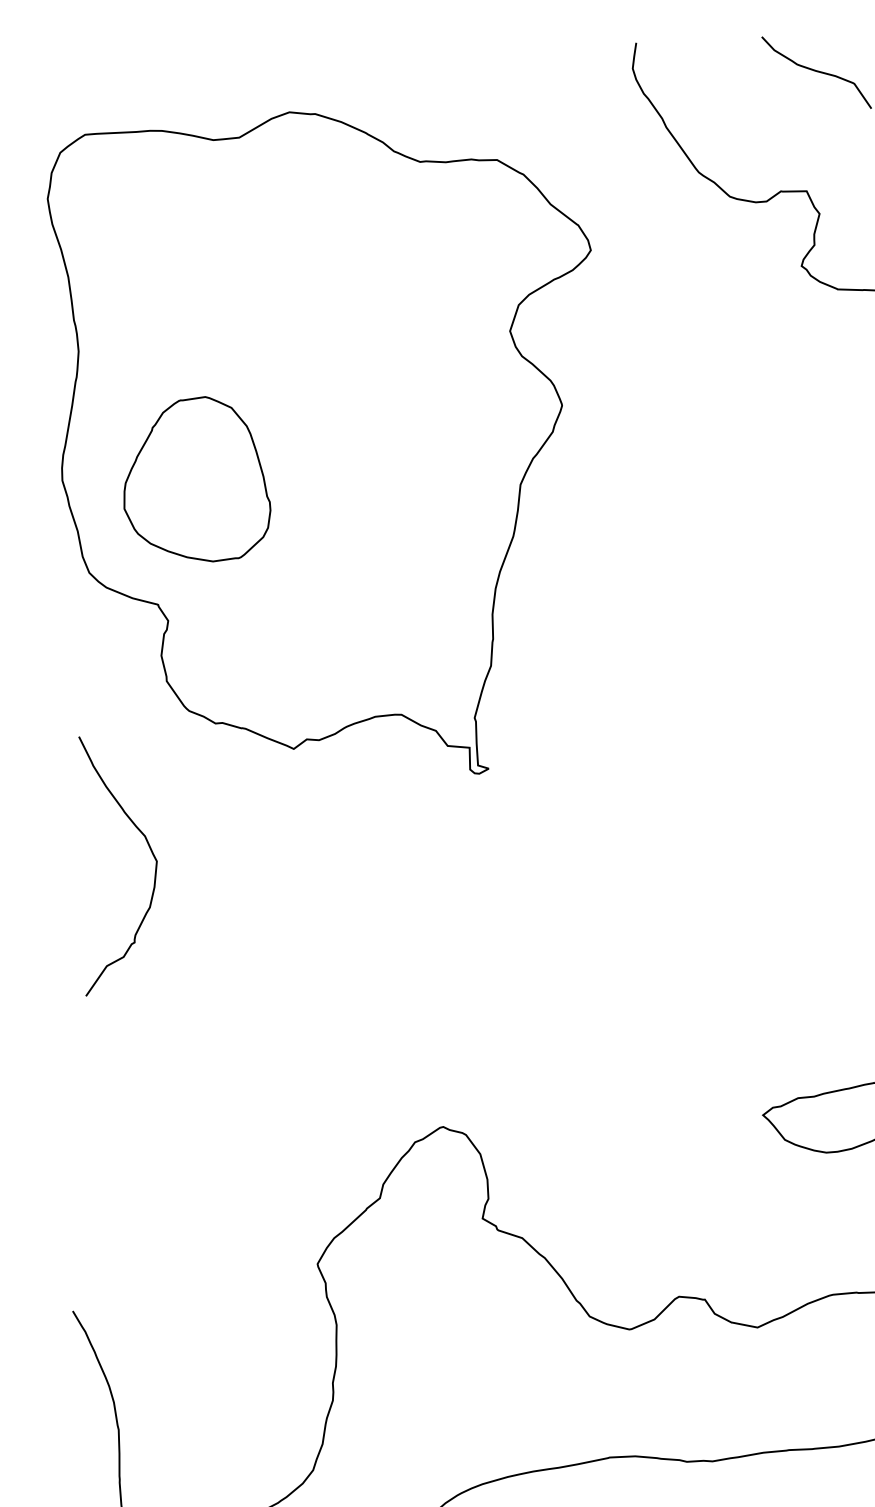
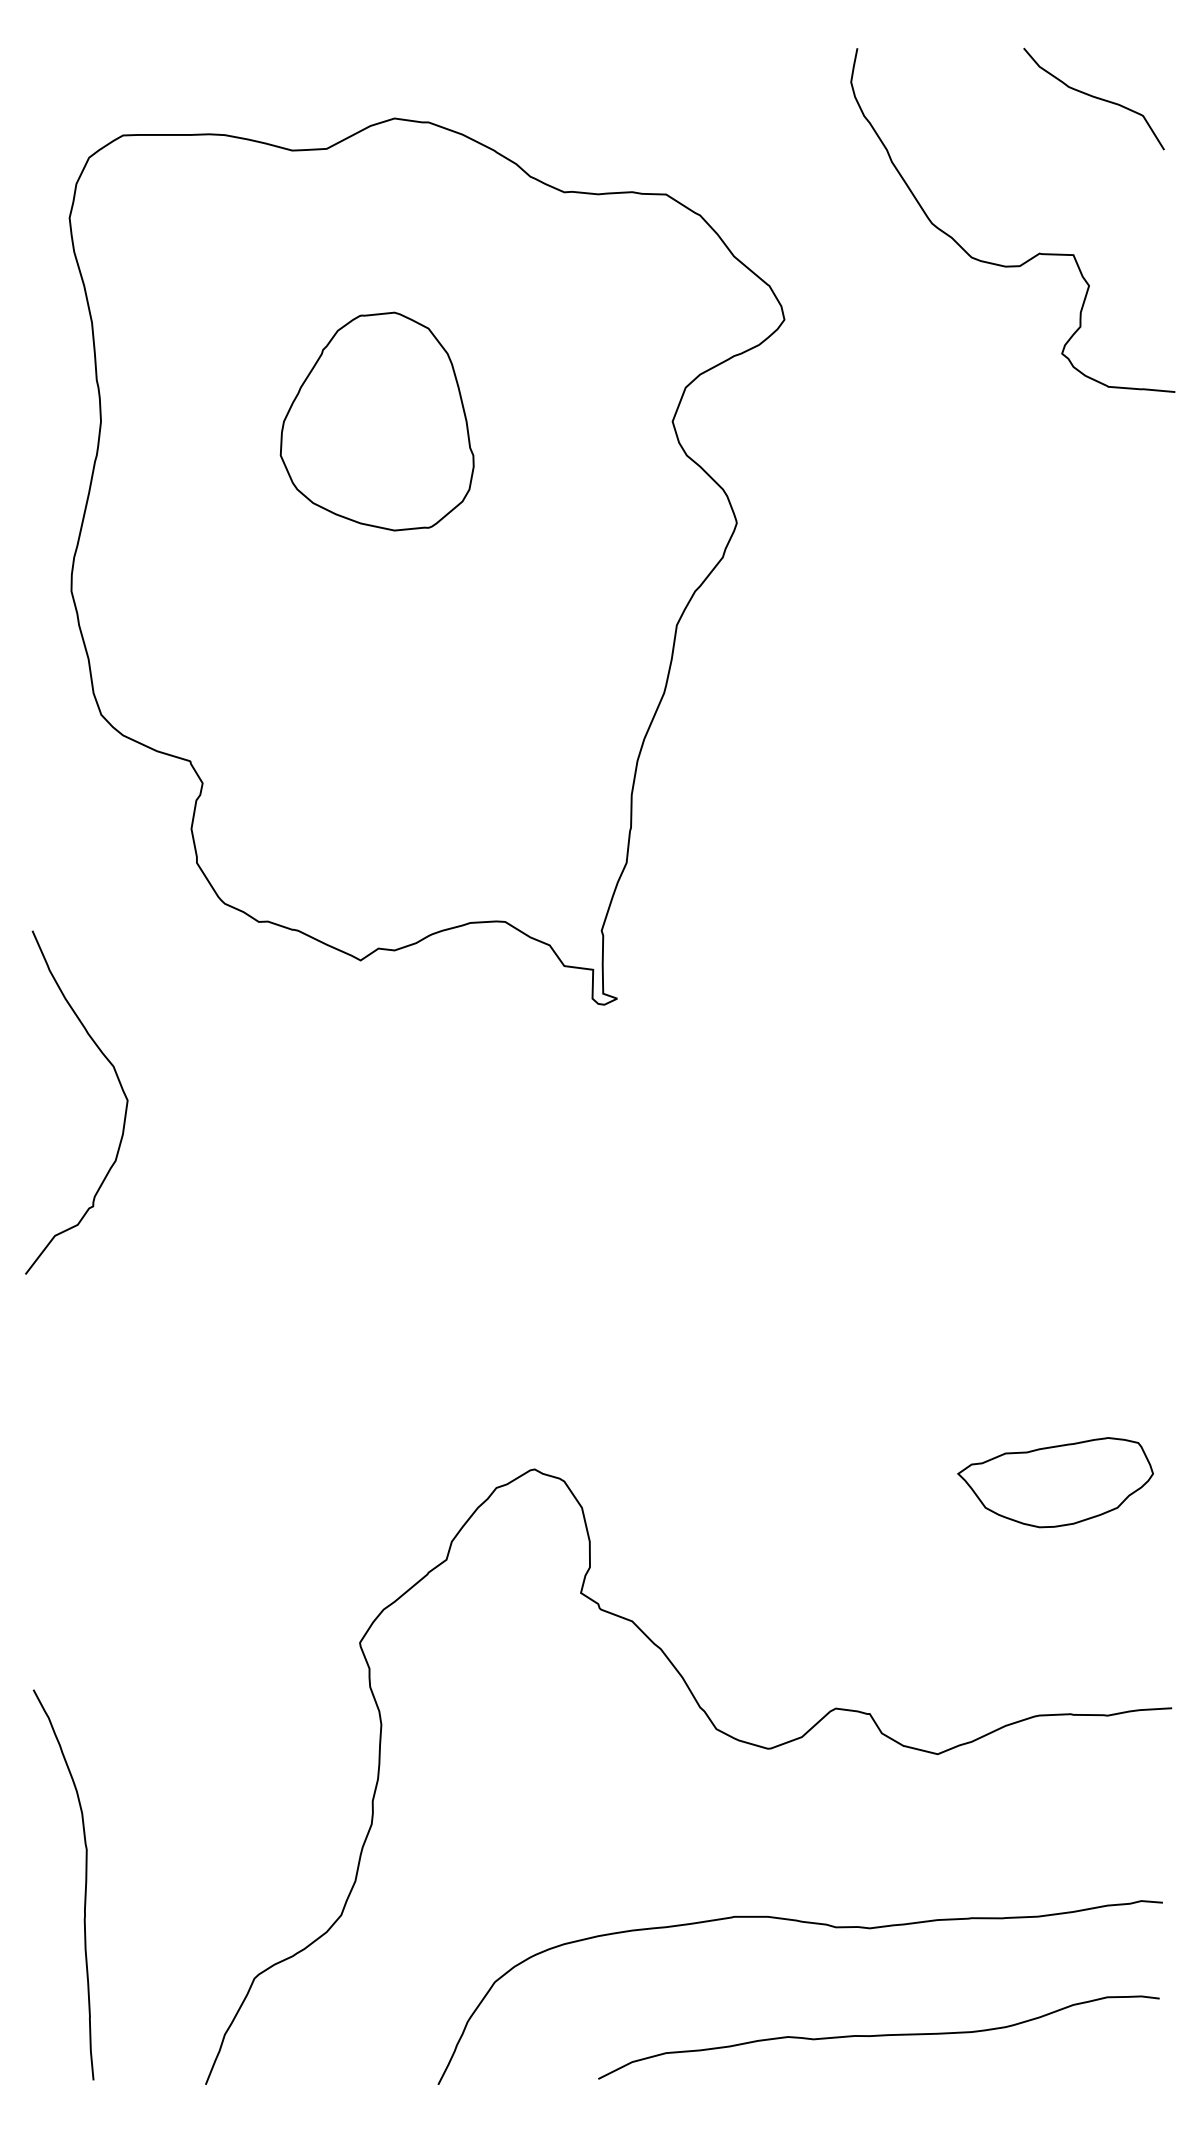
part: (195, 479) -> (376, 421), moved
curve: (151, 851) -> (120, 1087), moved

